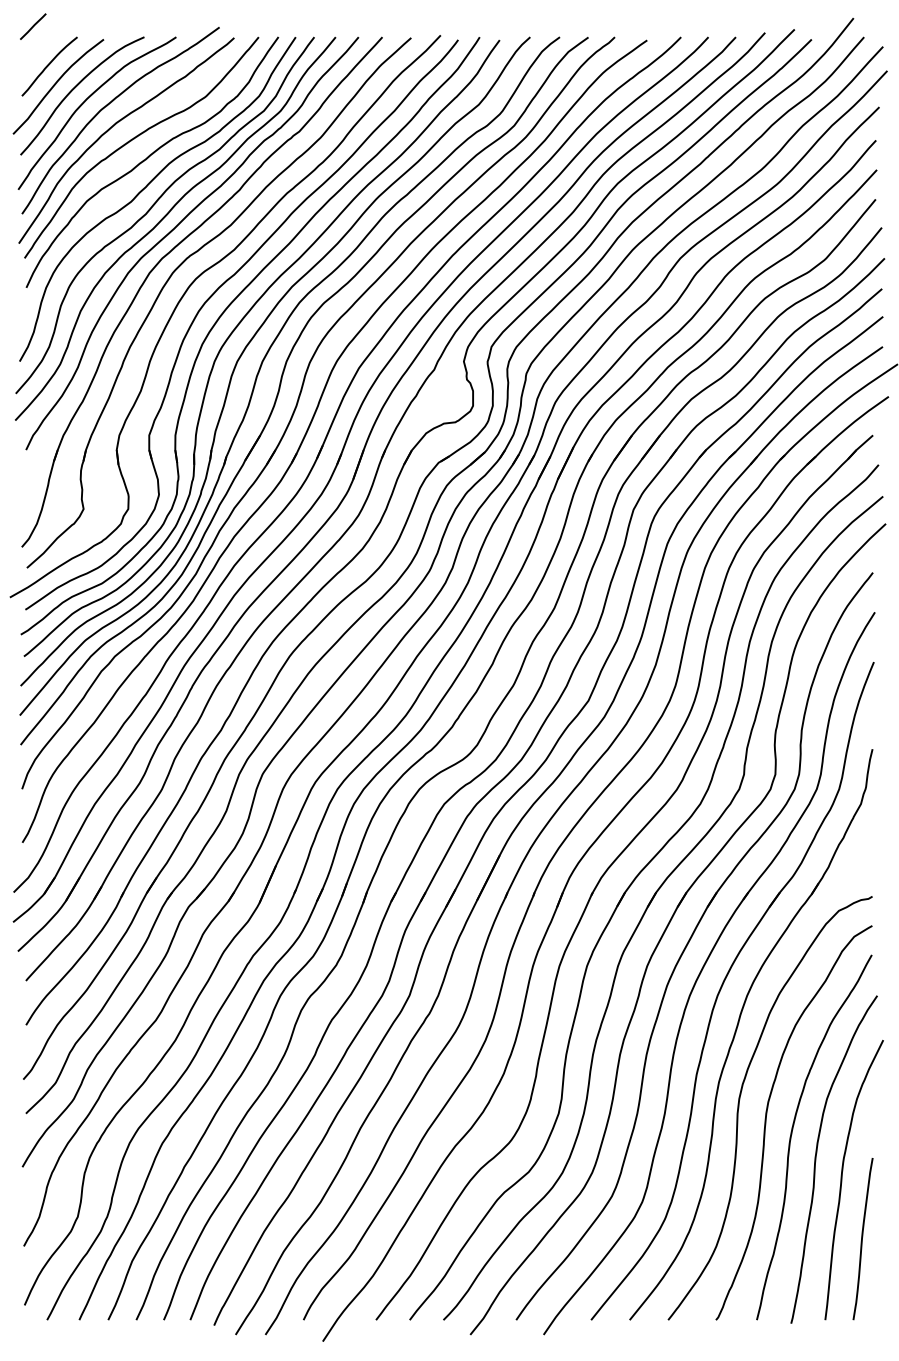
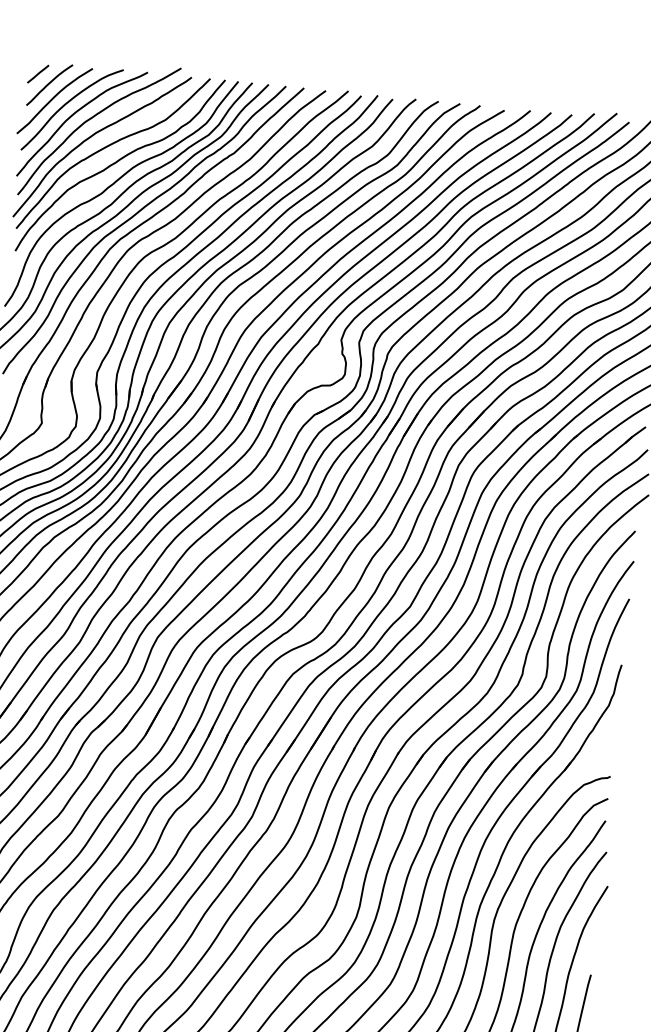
line: (33, 26) -> (38, 74), moved

